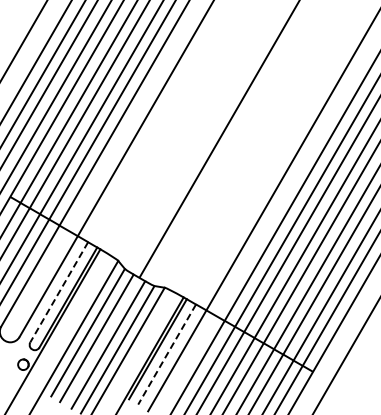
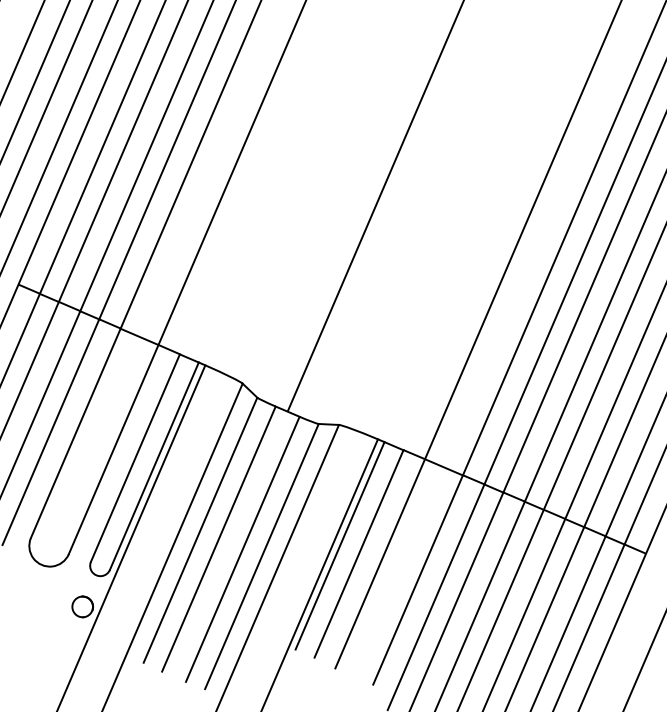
line: (59, 292) -> (135, 458), dashed -> solid
line: (167, 354) -> (359, 553), dashed -> solid

